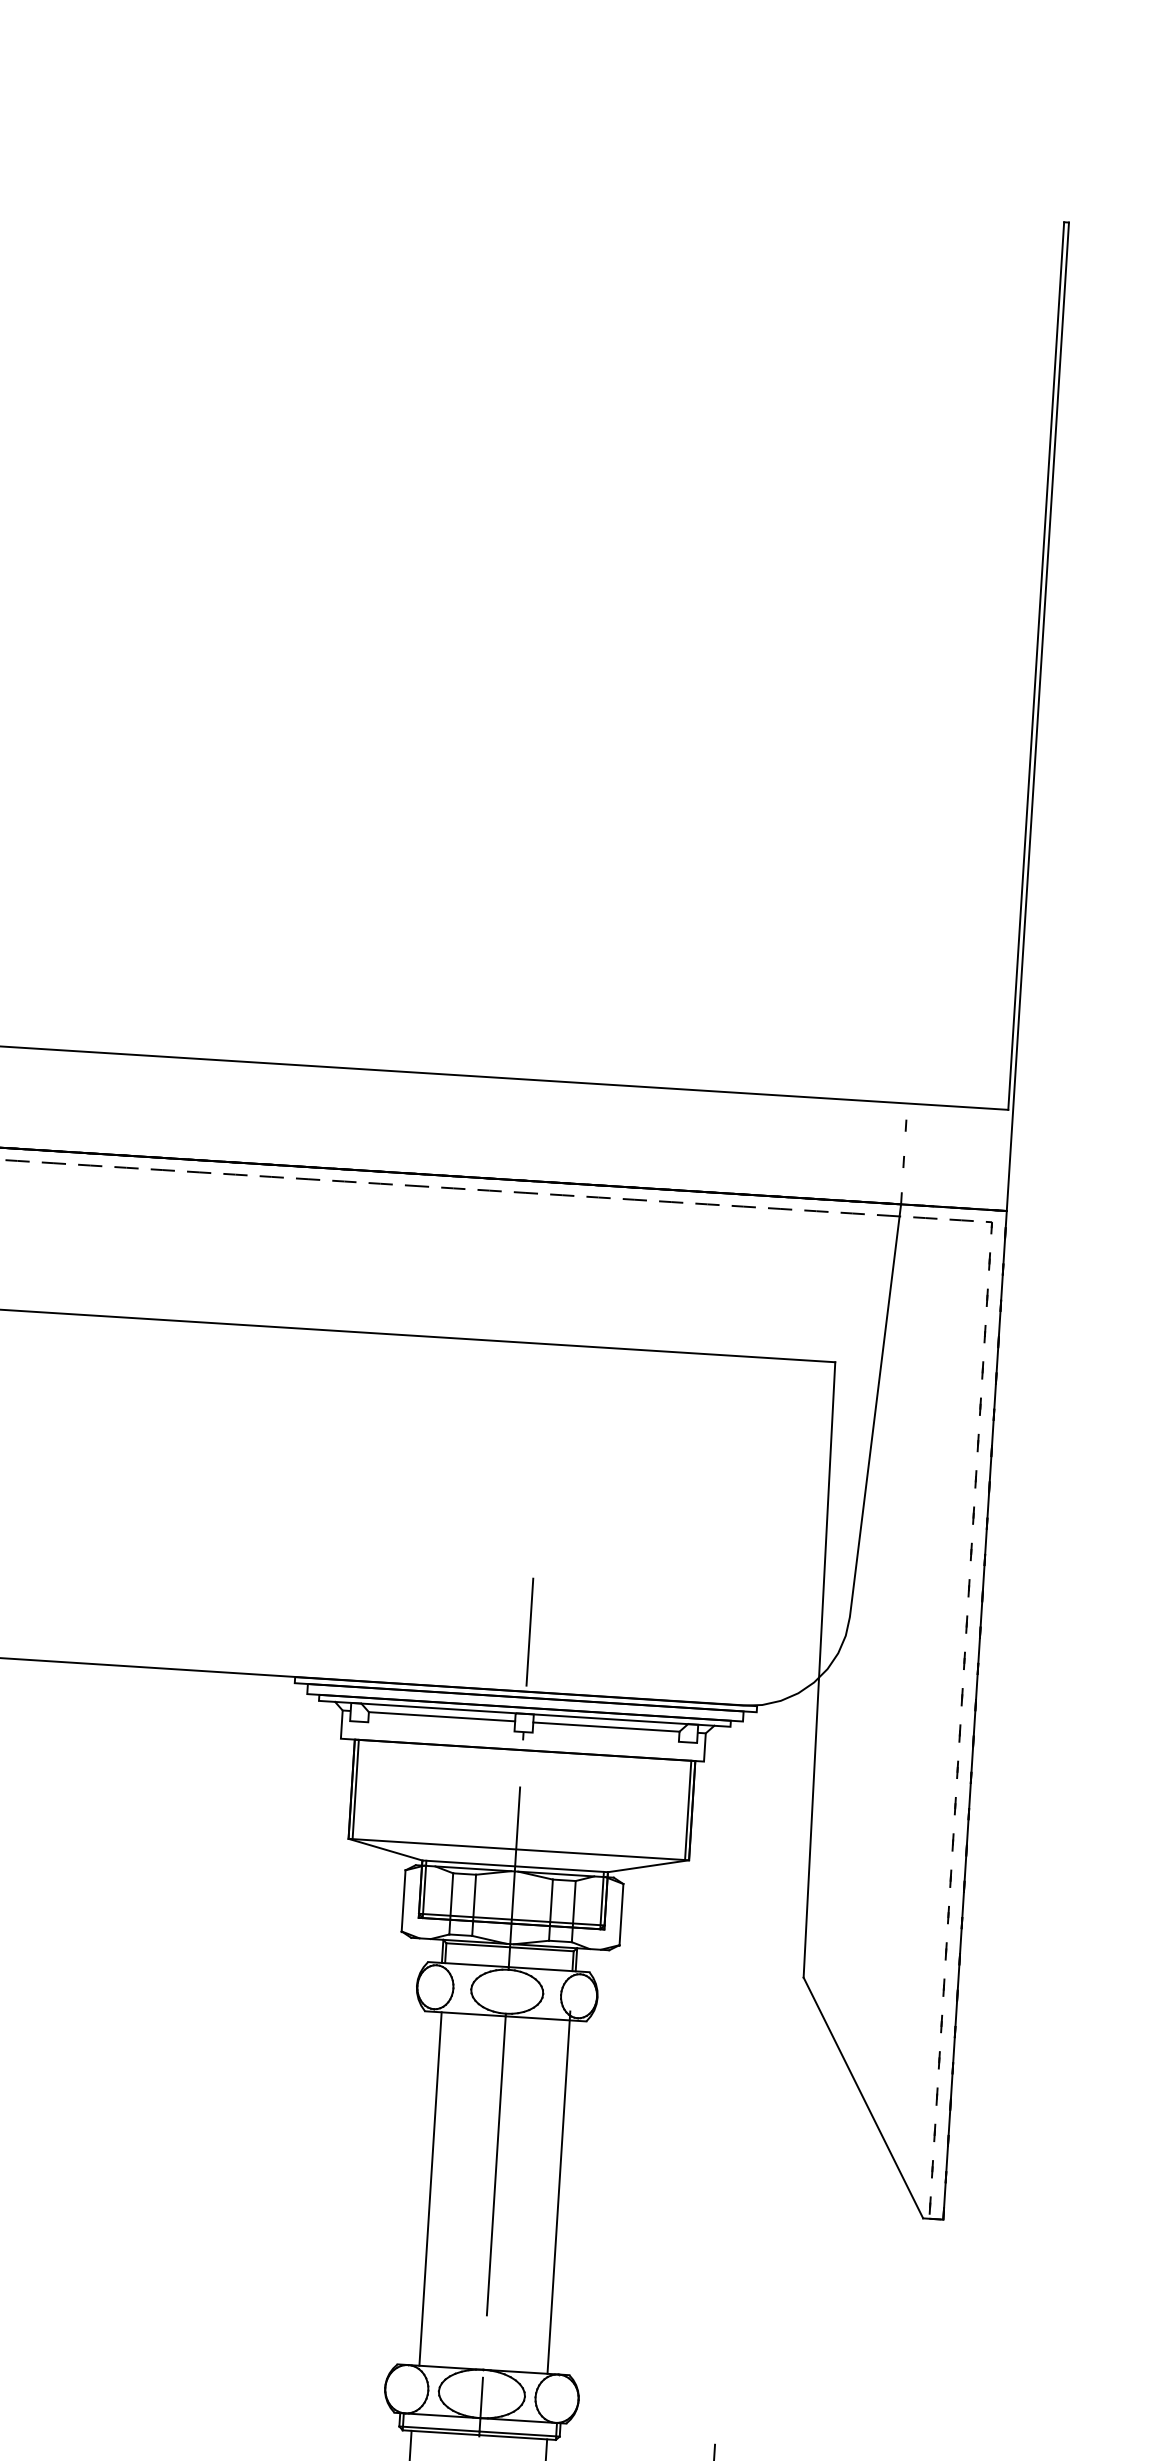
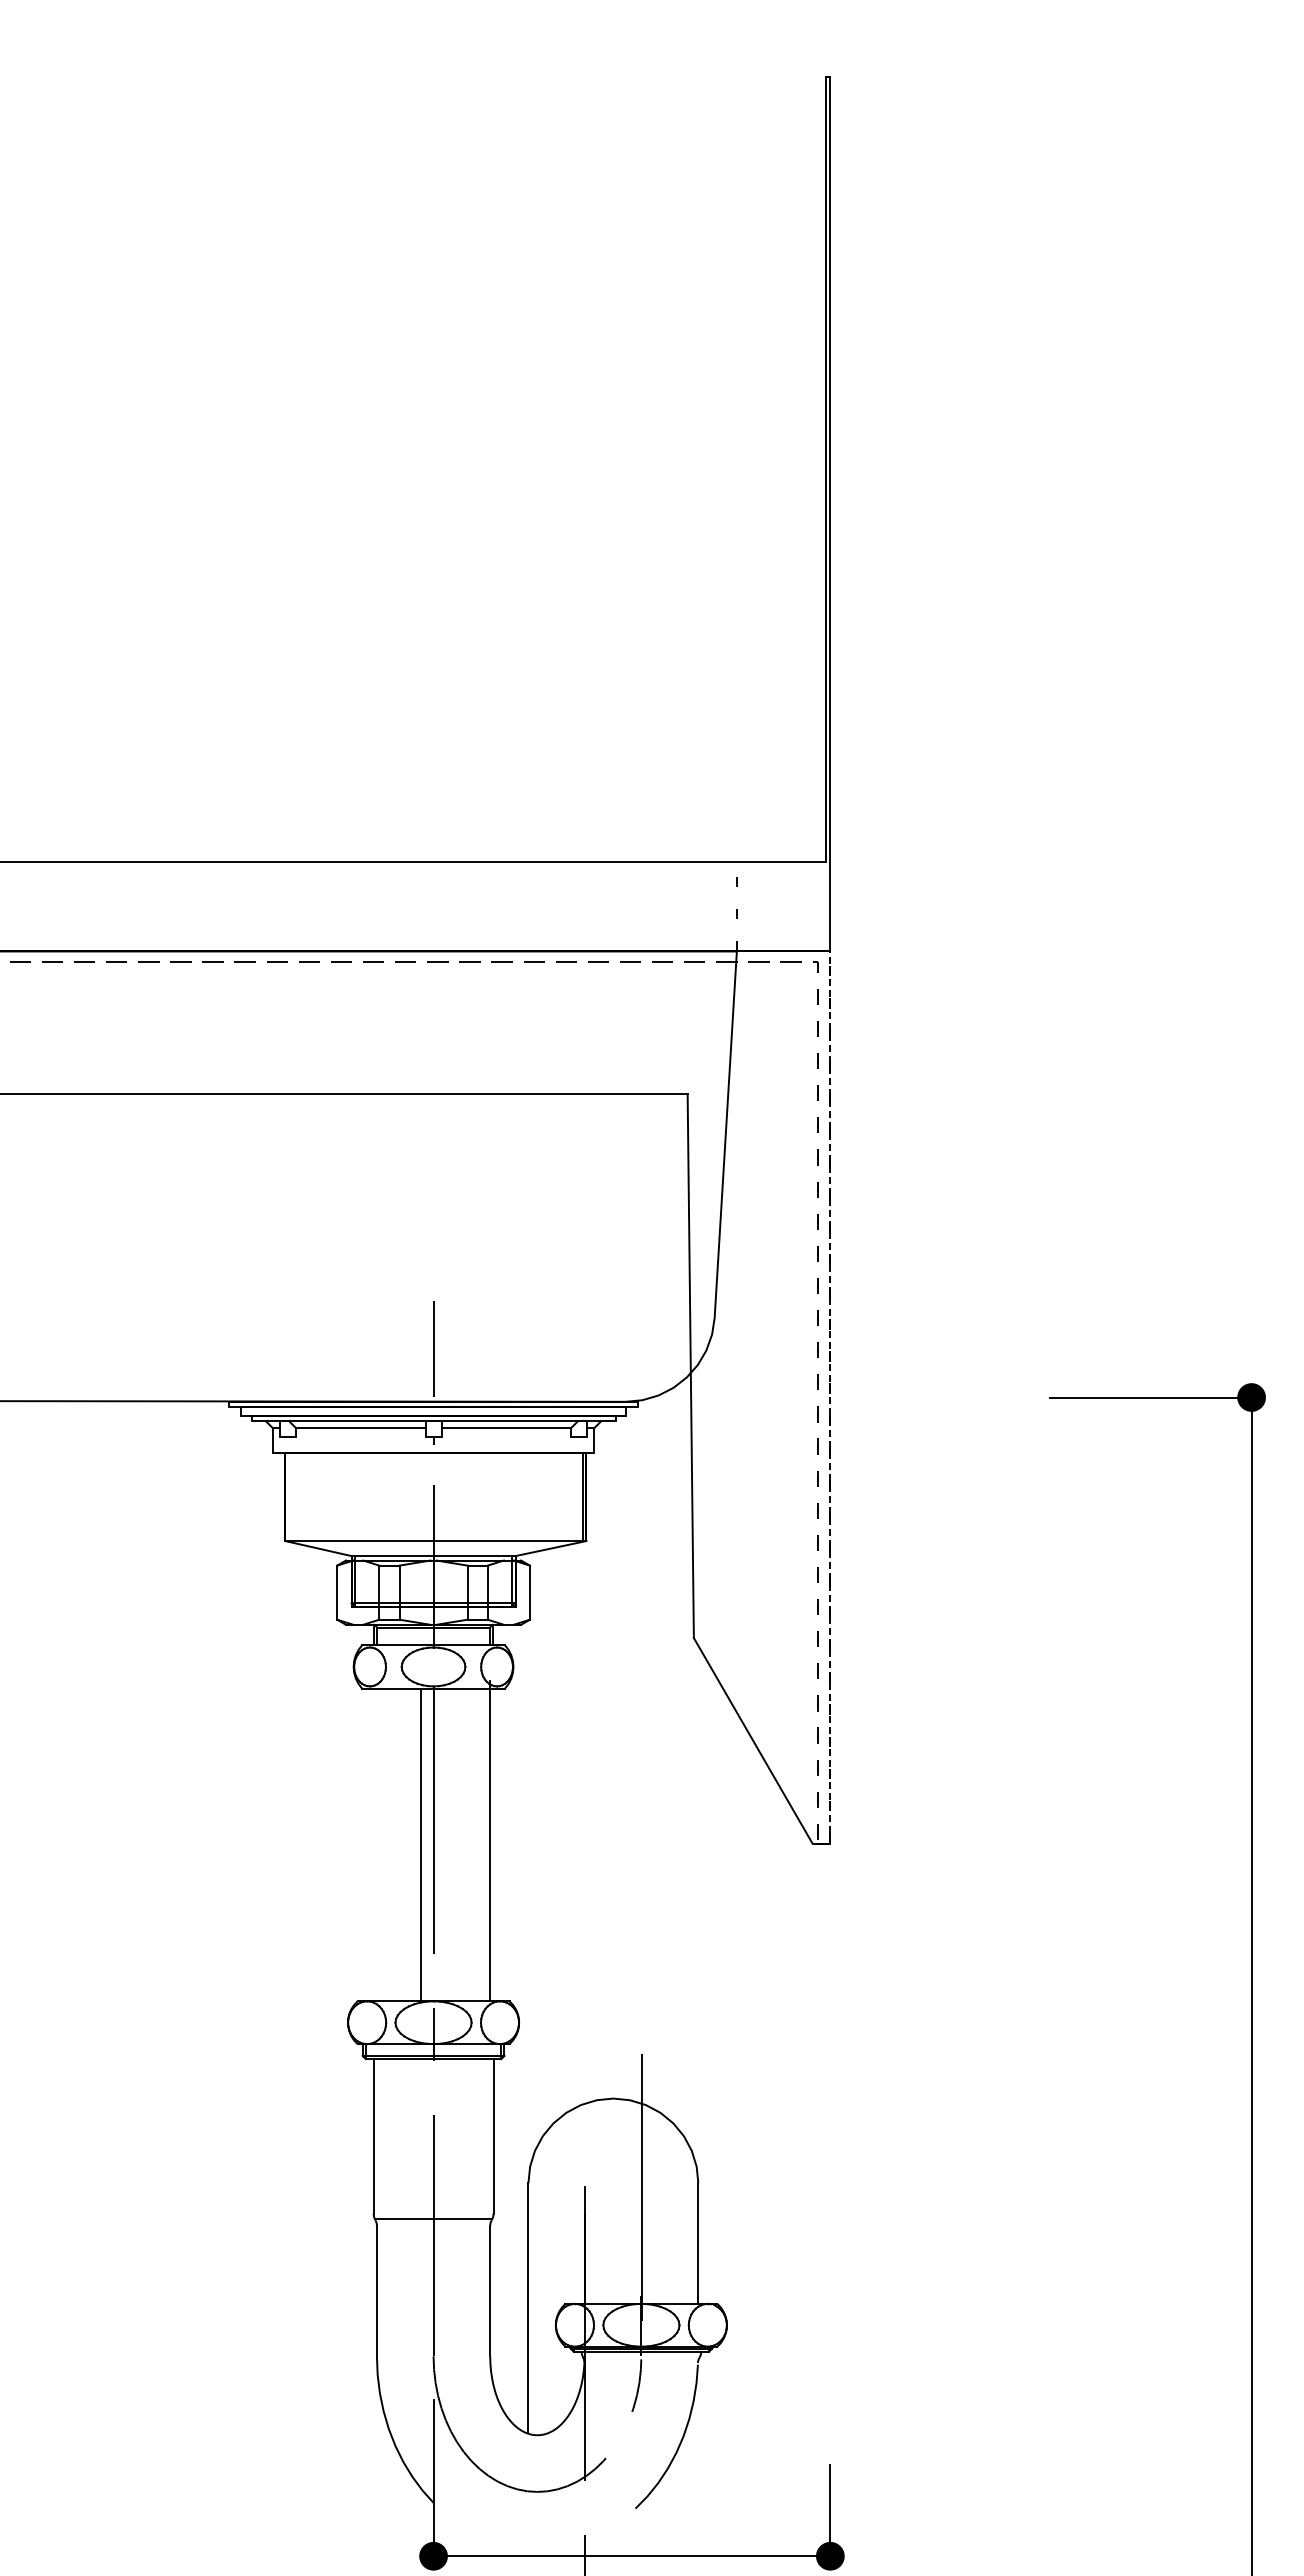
line: (975, 1715) -> (830, 1397), solid -> dashed
line: (355, 1789) -> (288, 1497), removed
line: (430, 2188) -> (420, 1844), moved

